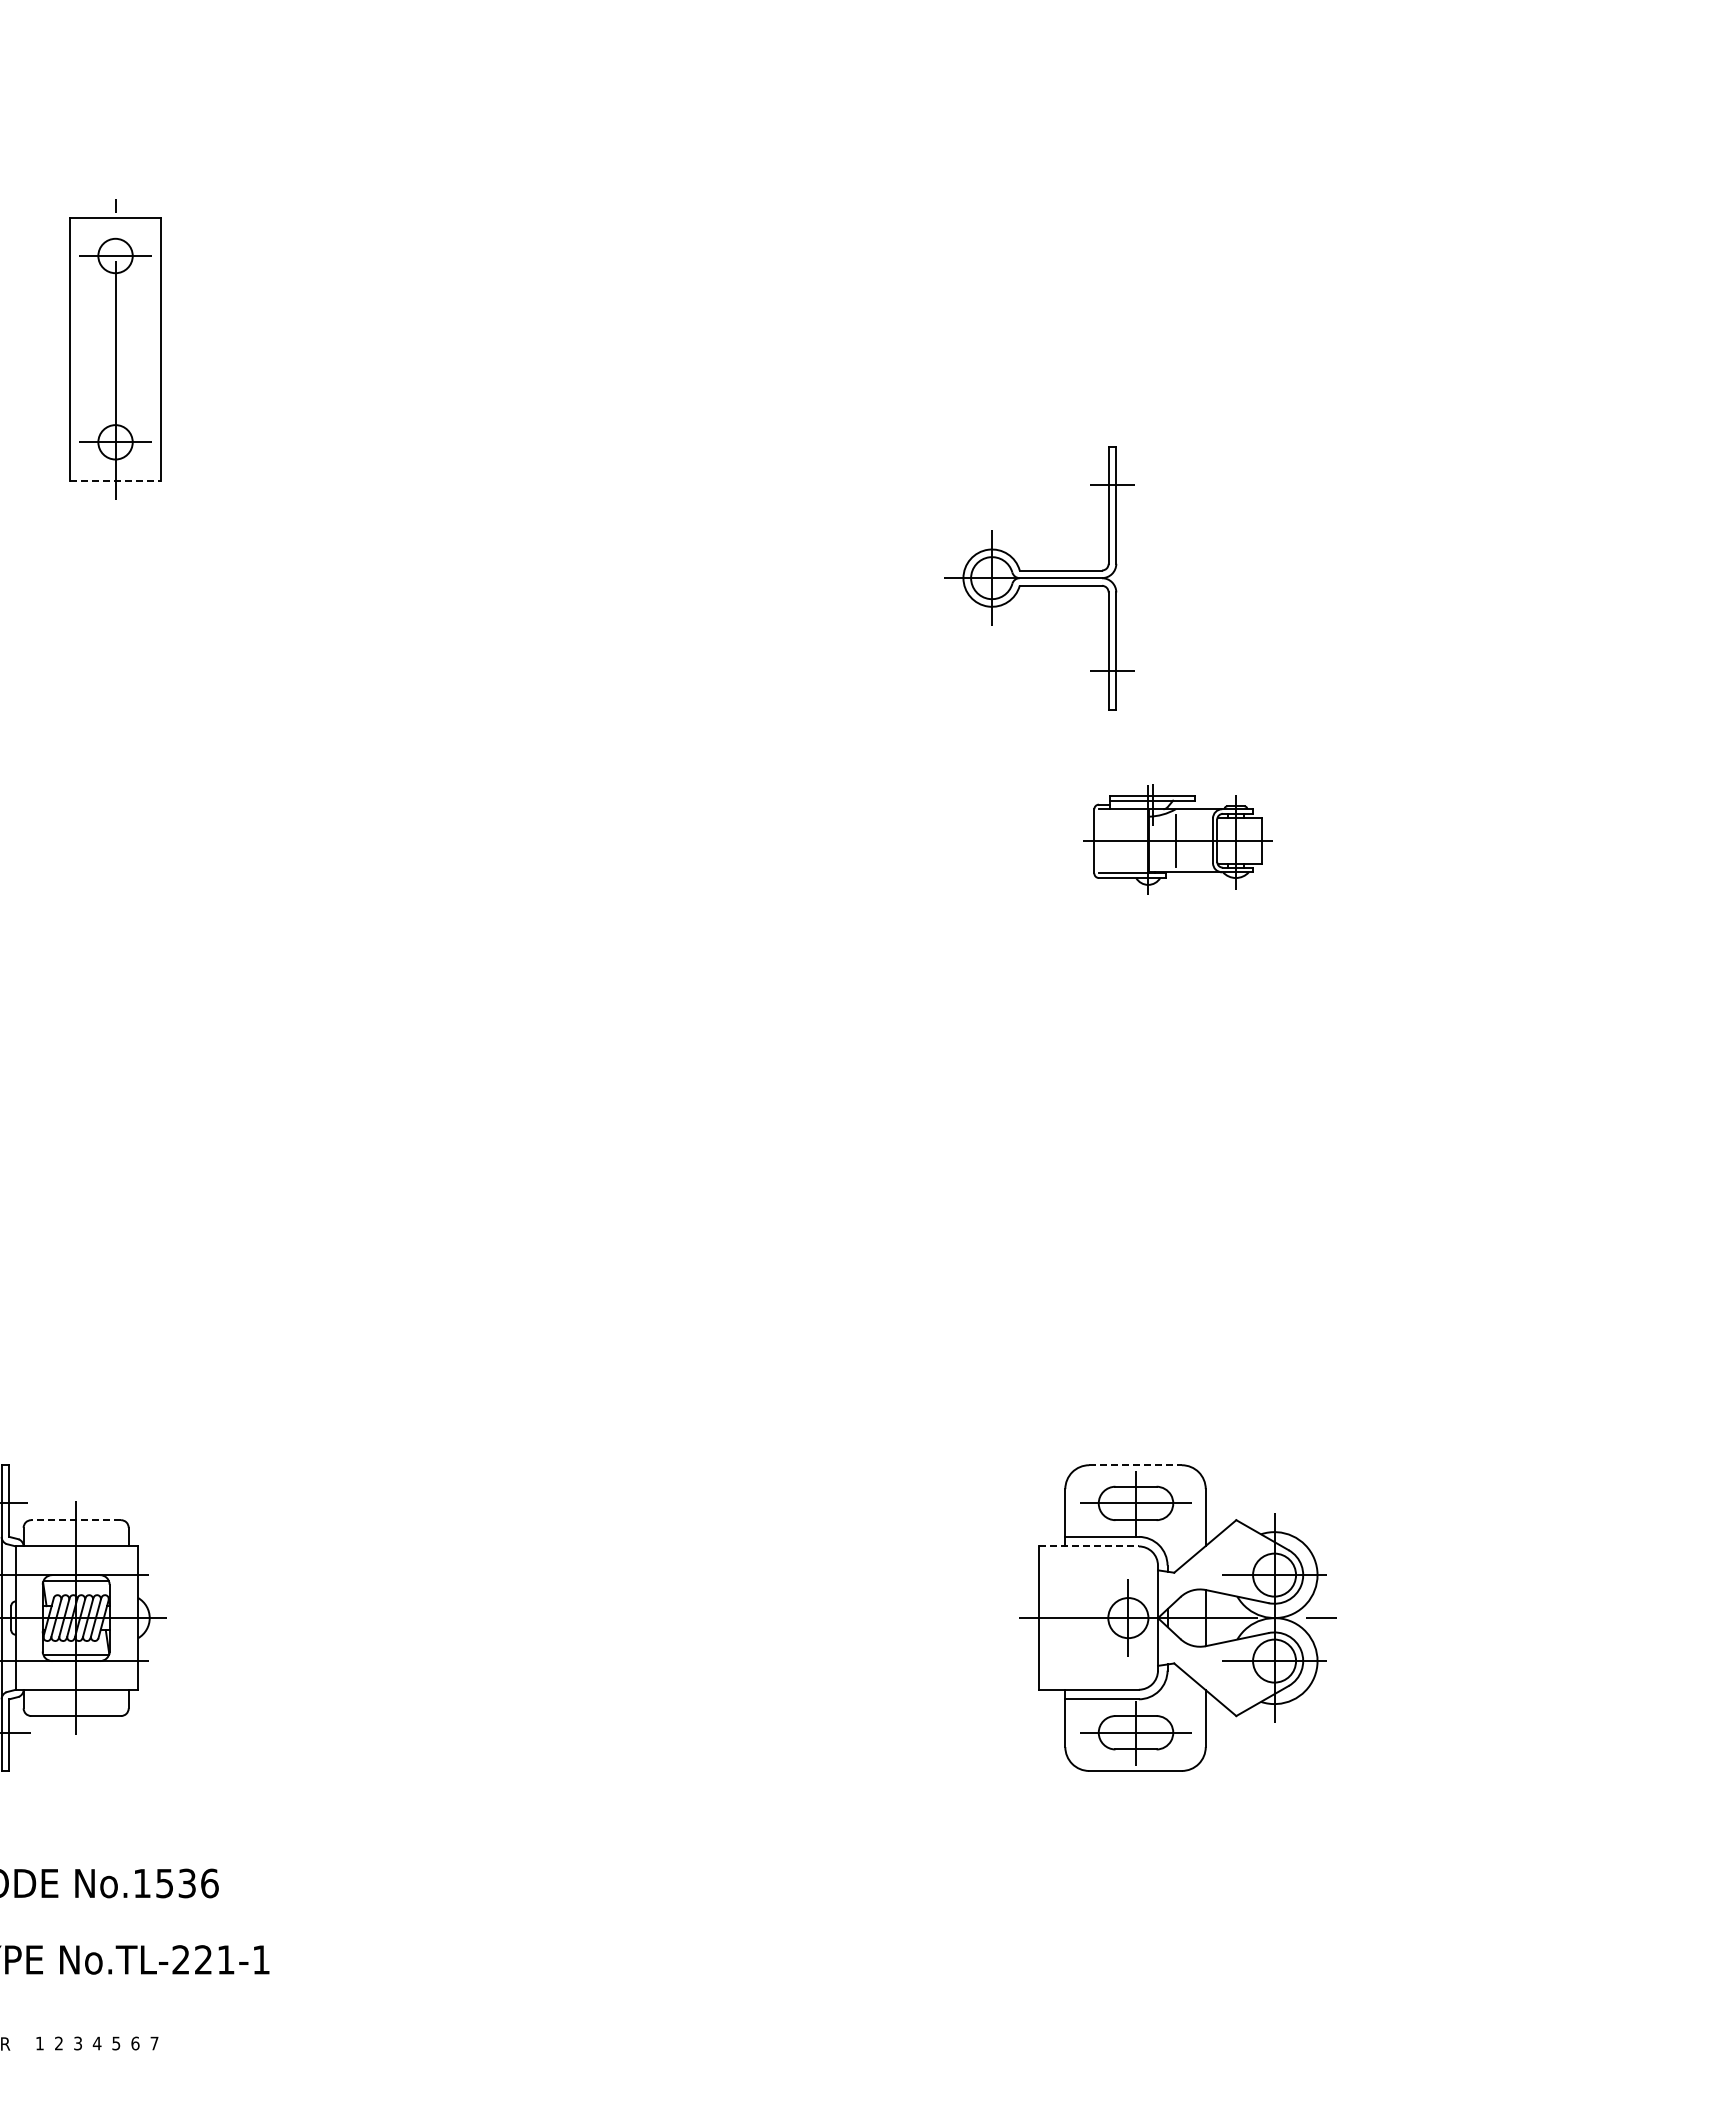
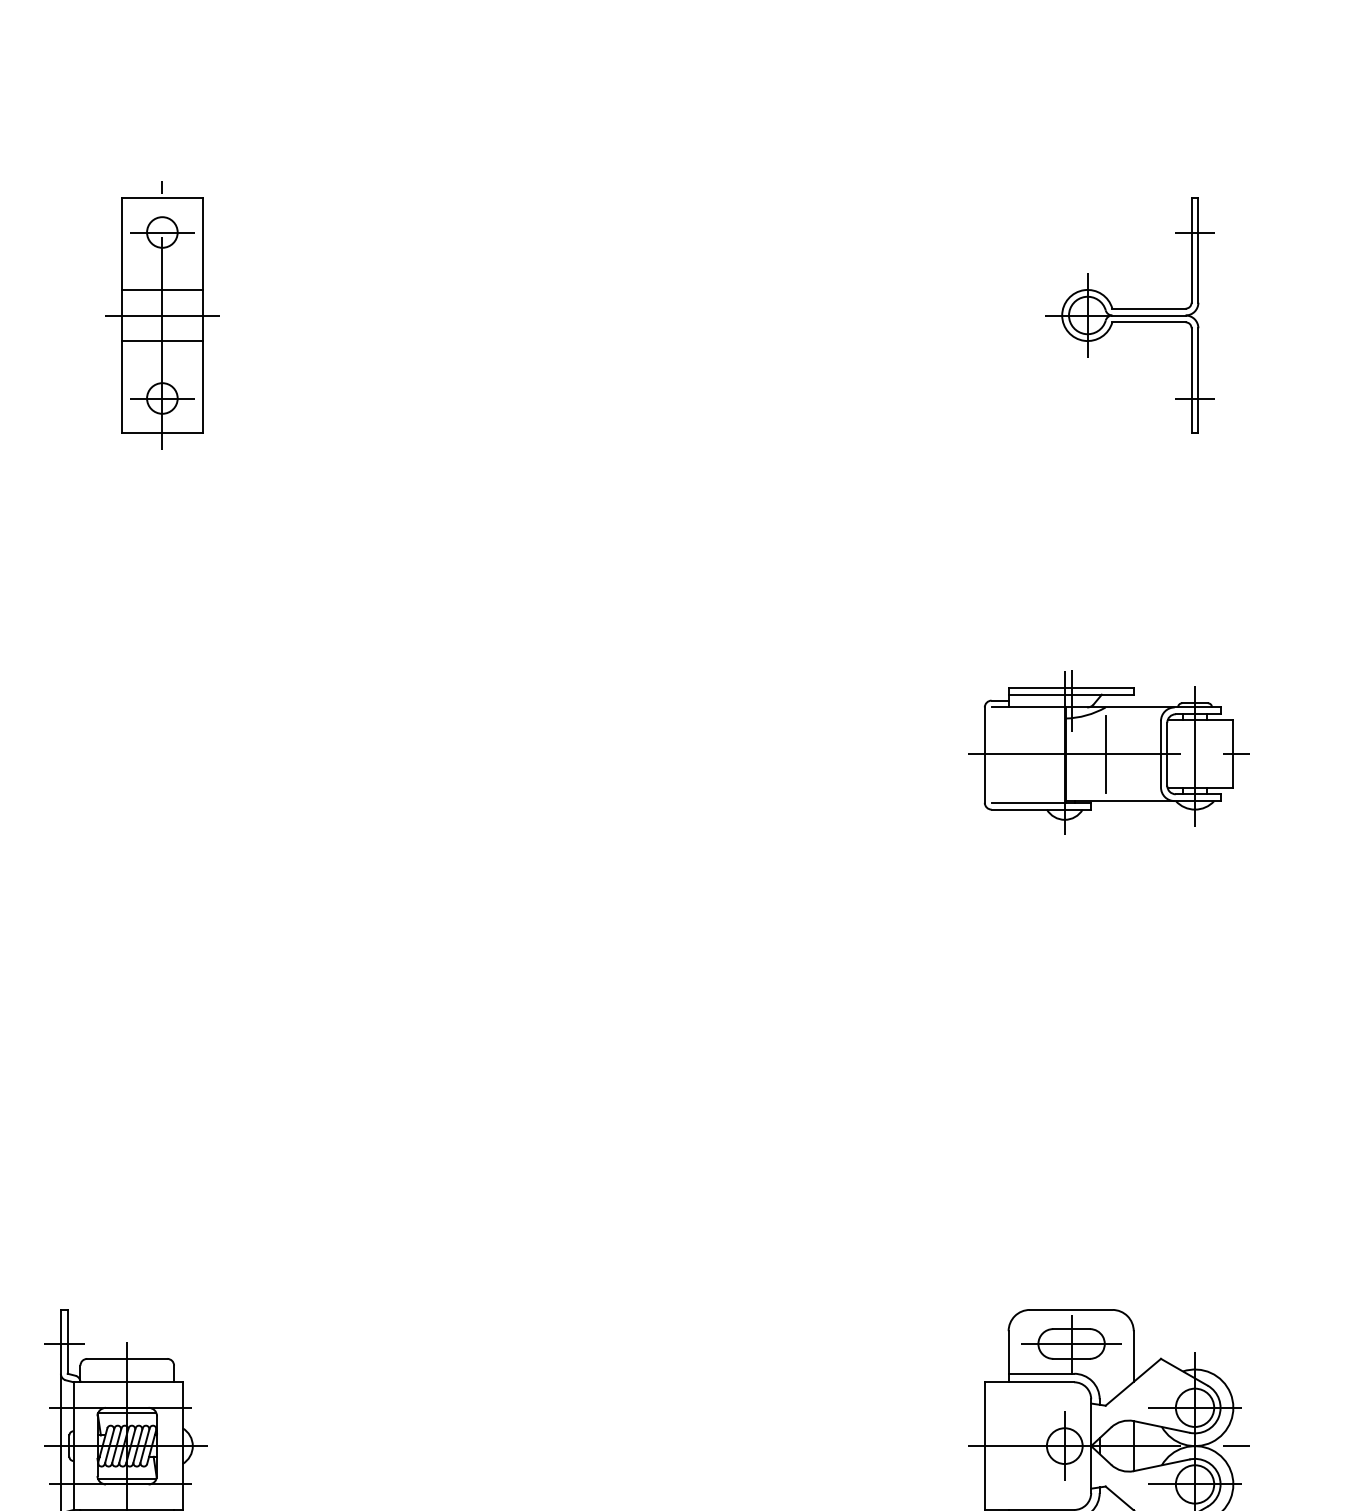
line: (115, 320) -> (162, 289), added
line: (115, 349) -> (162, 315), added
line: (115, 377) -> (162, 340), added
line: (116, 480) -> (163, 432), dashed -> solid
part: (1039, 578) -> (1129, 315), moved
part: (1177, 839) -> (1108, 752), size x1.67
line: (1136, 1465) -> (1072, 1310), dashed -> solid
line: (76, 1520) -> (127, 1359), dashed -> solid
line: (1089, 1546) -> (1030, 1382), dashed -> solid

